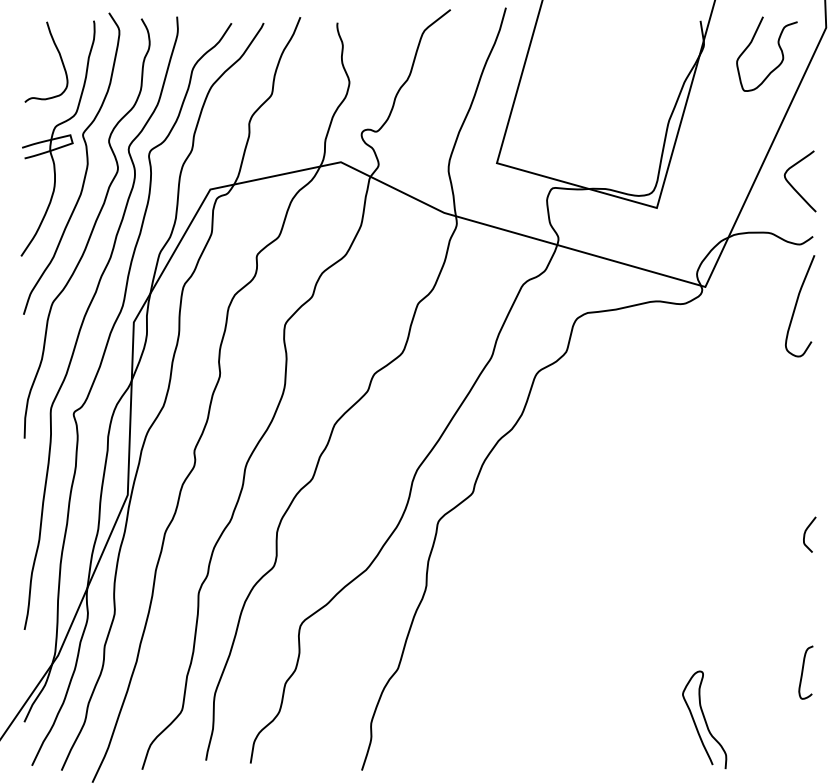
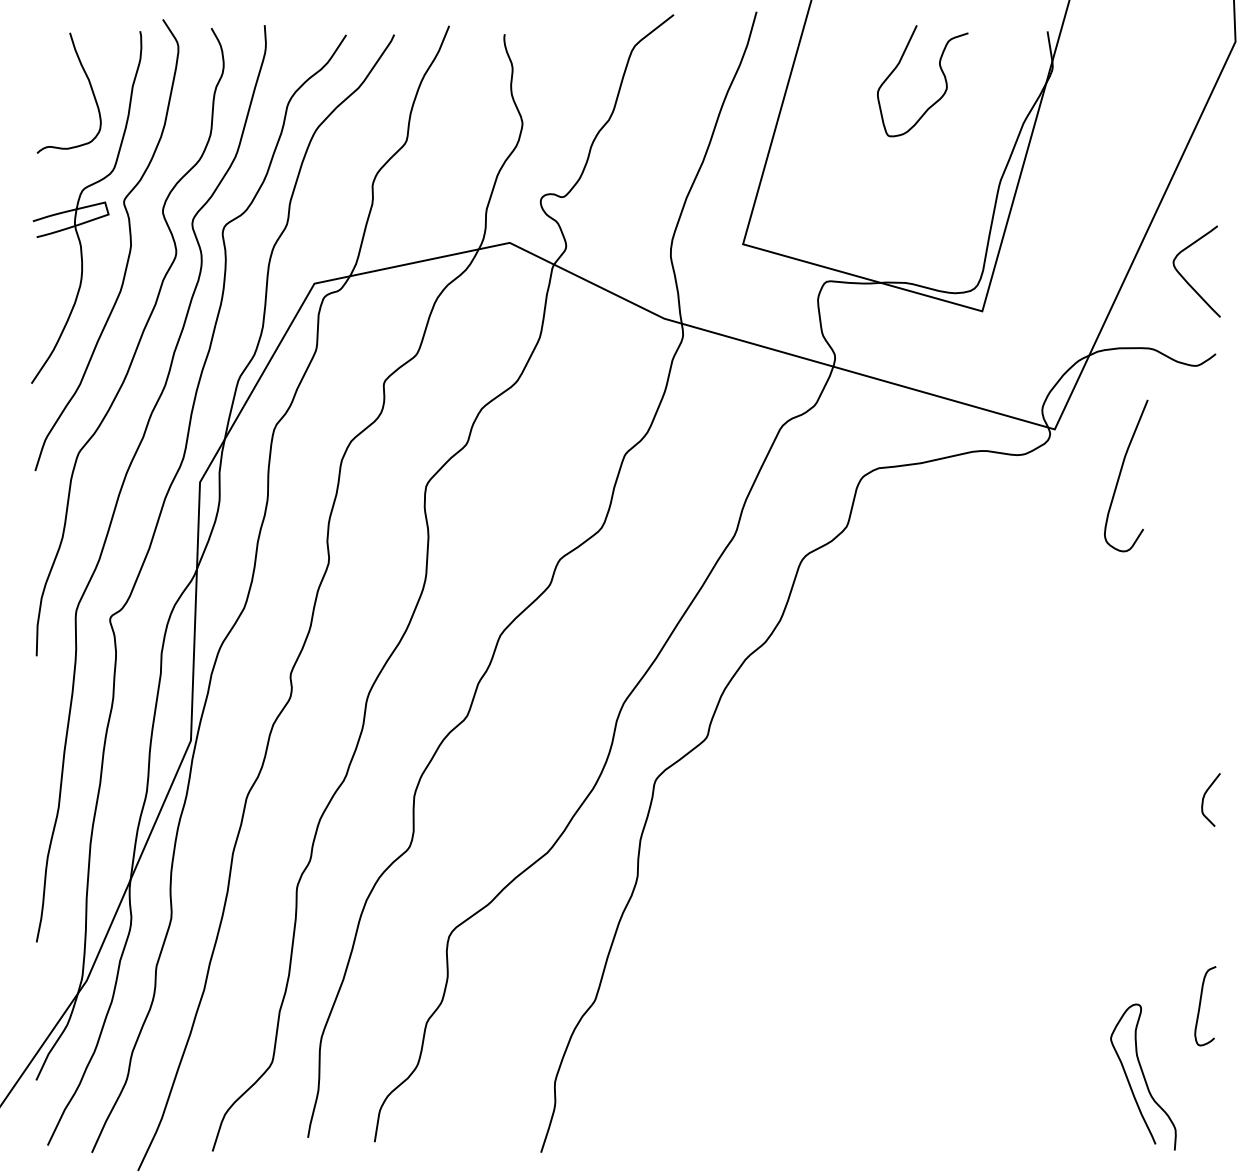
curve: (778, 46) -> (939, 69), moved
curve: (796, 306) -> (1120, 476), moved
curve: (704, 719) -> (1143, 1076), moved

